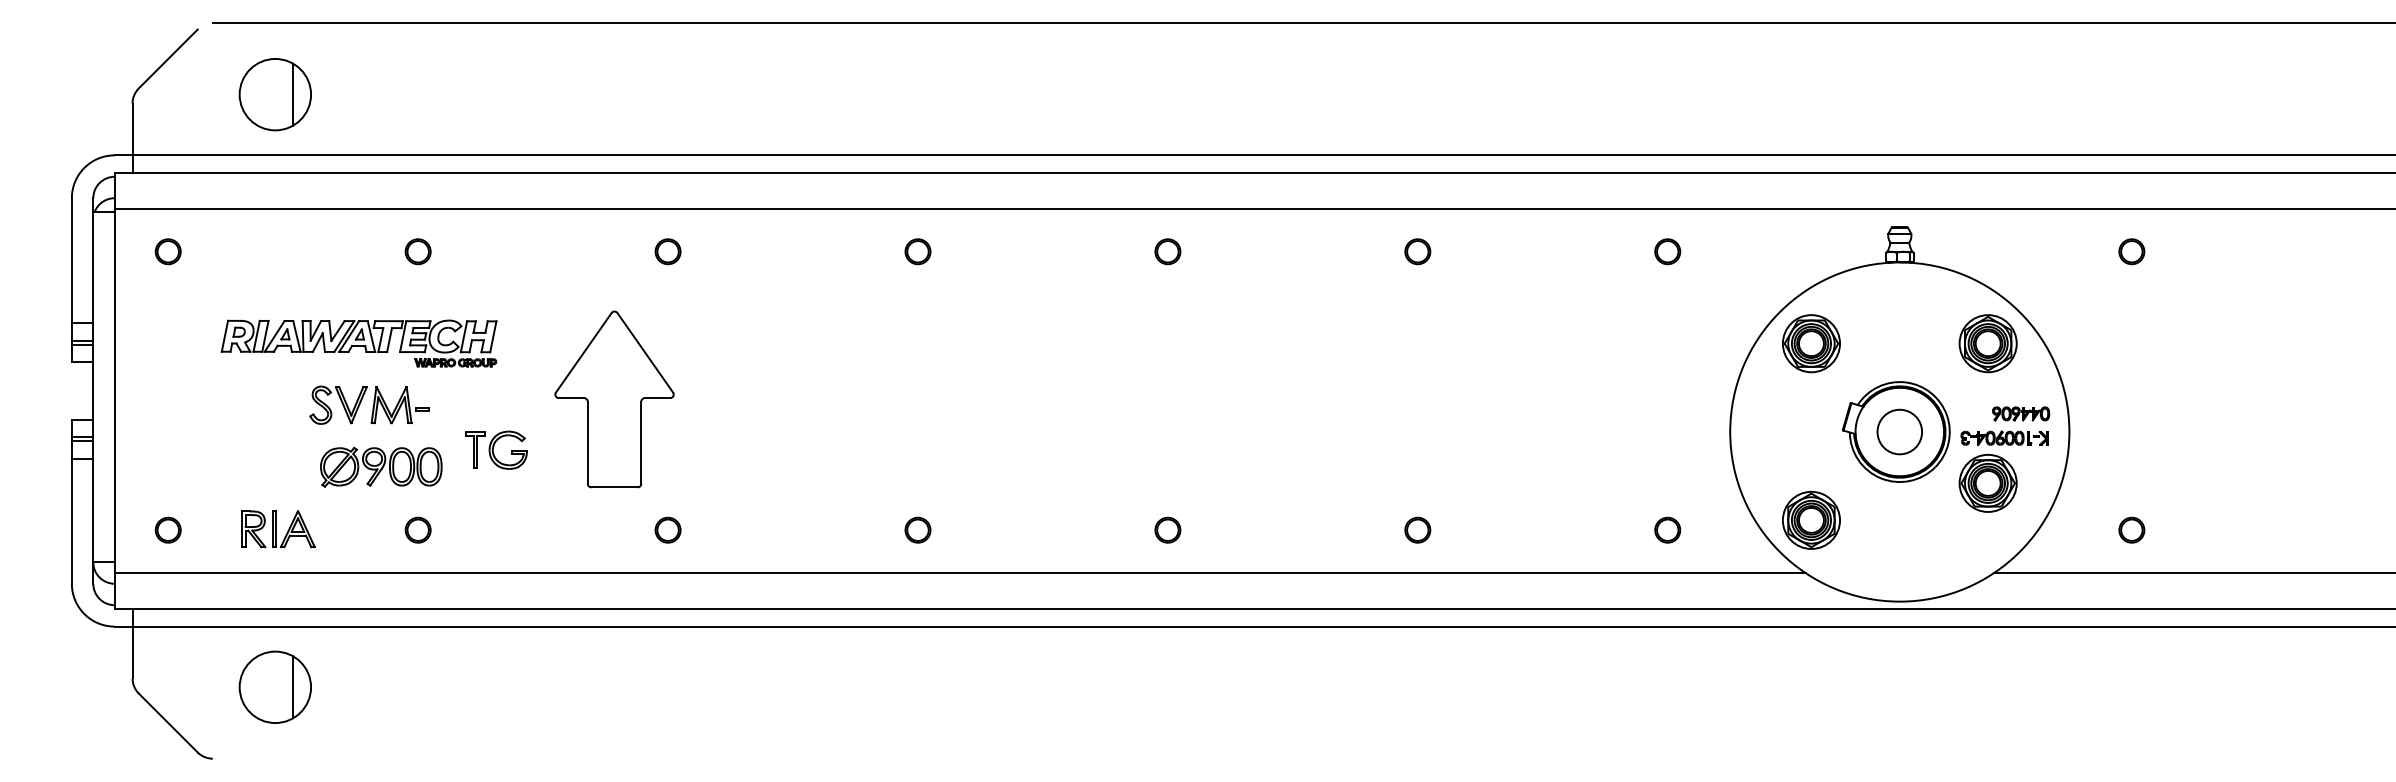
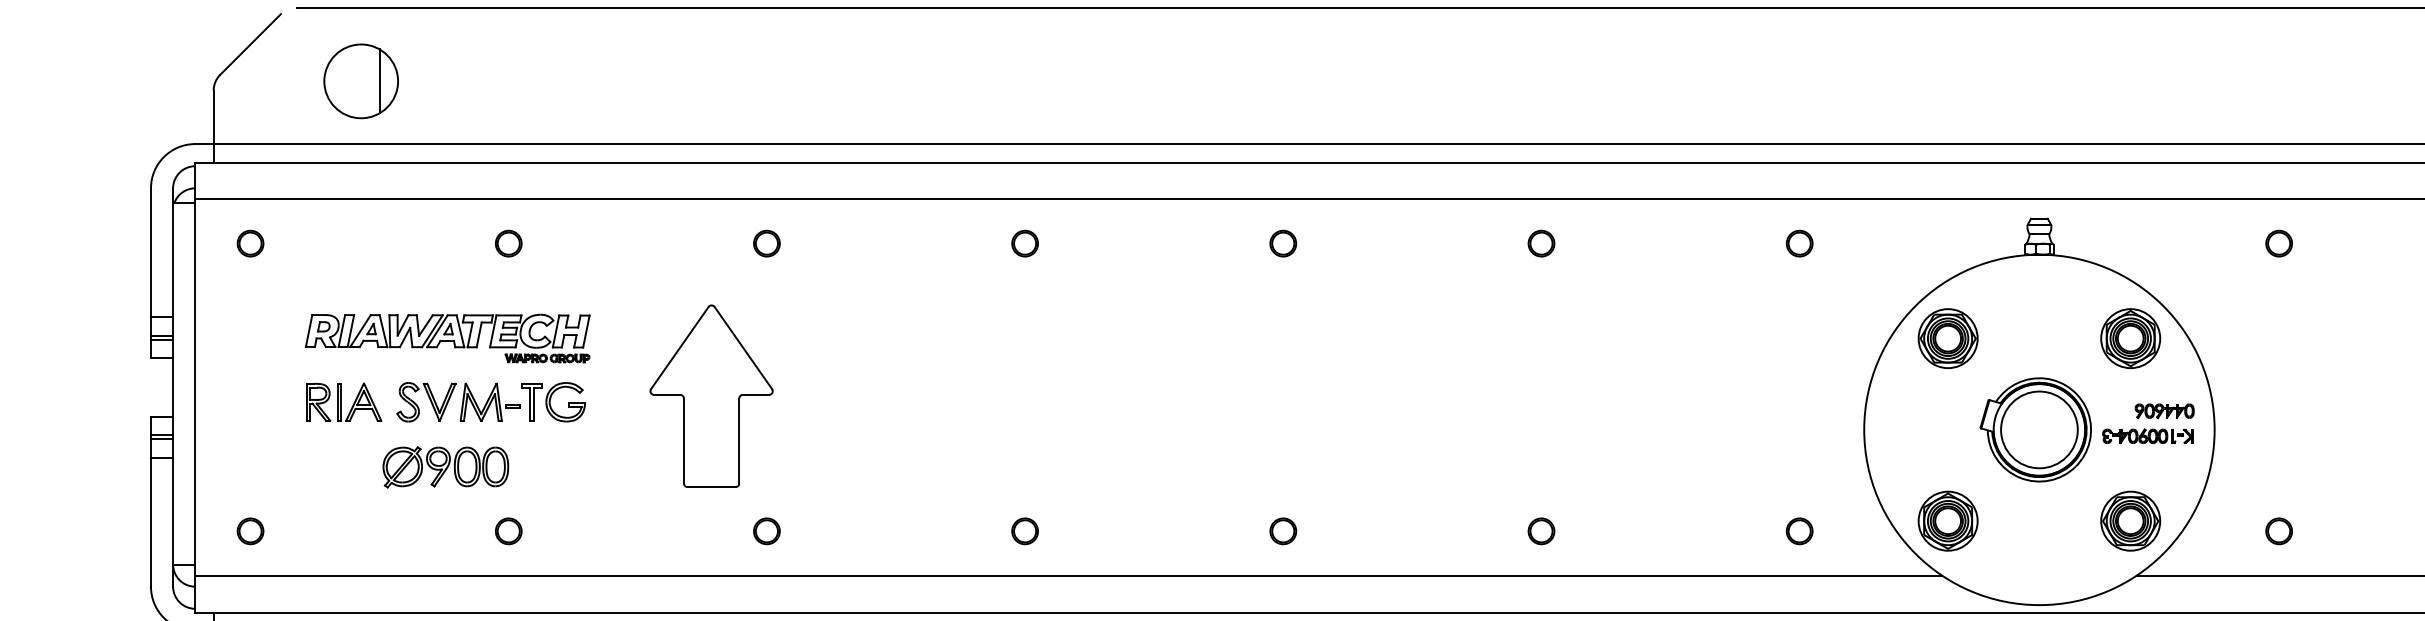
circle: (1899, 431) -> (2039, 429), size x1.67
part: (496, 449) -> (553, 401), moved
part: (381, 466) -> (446, 466), moved
part: (1987, 483) -> (2130, 521), moved
part: (278, 529) -> (343, 402), moved

